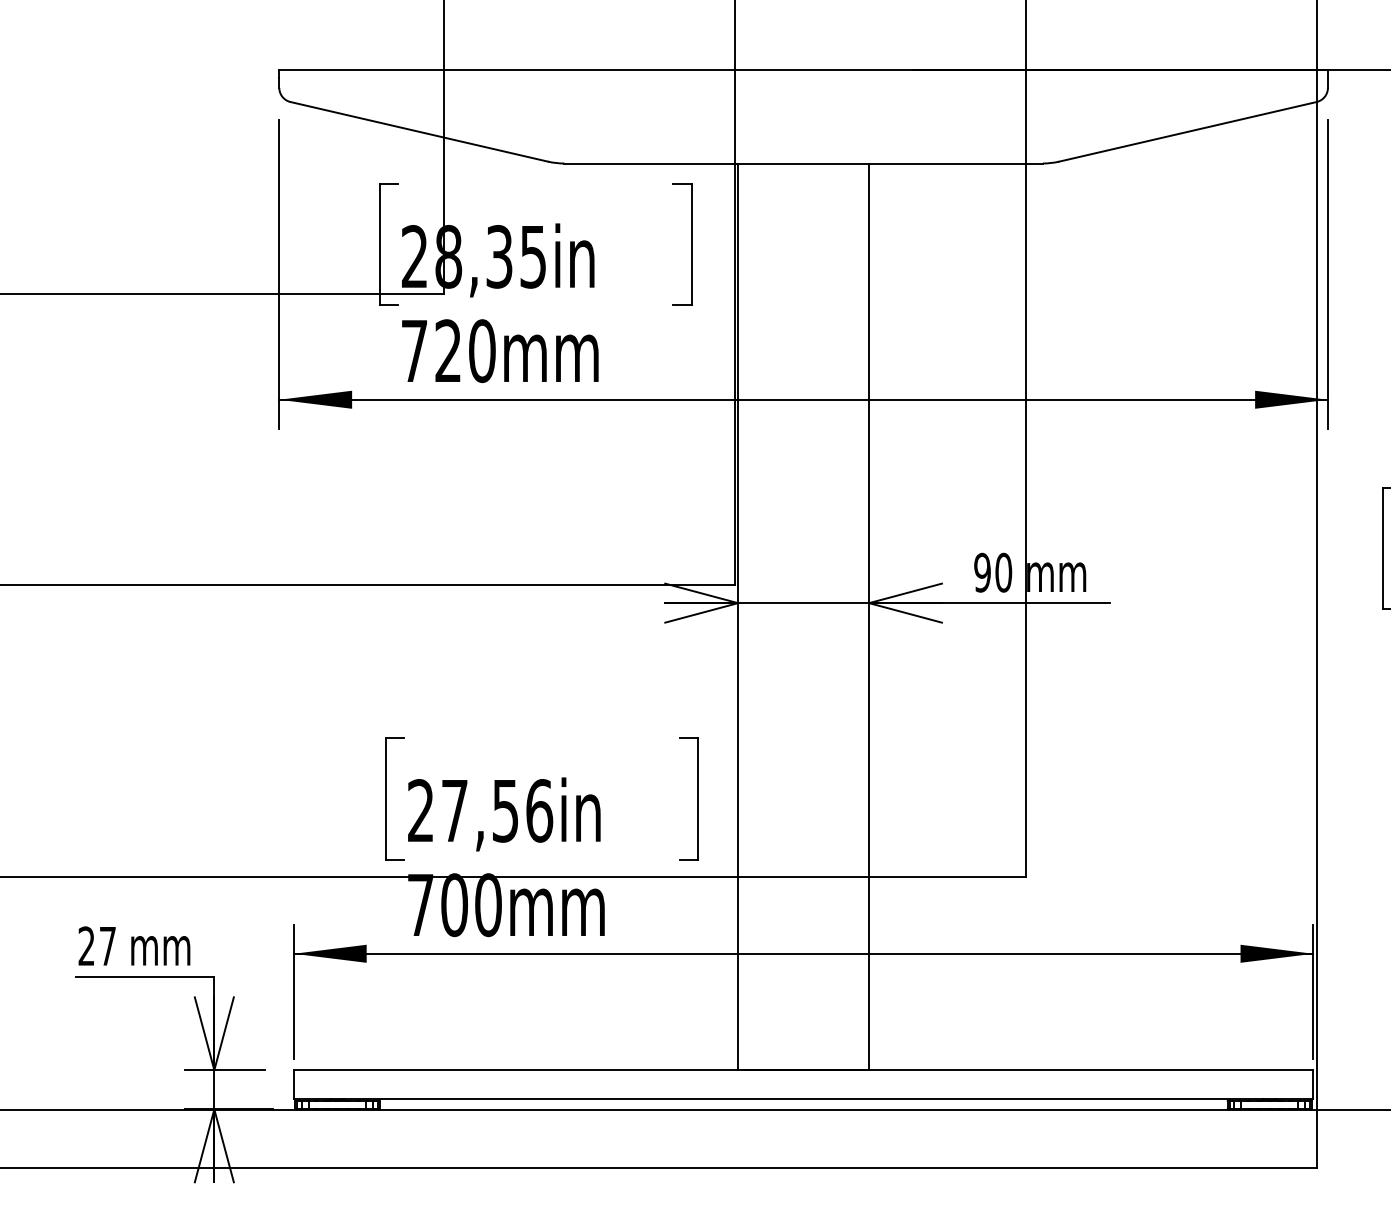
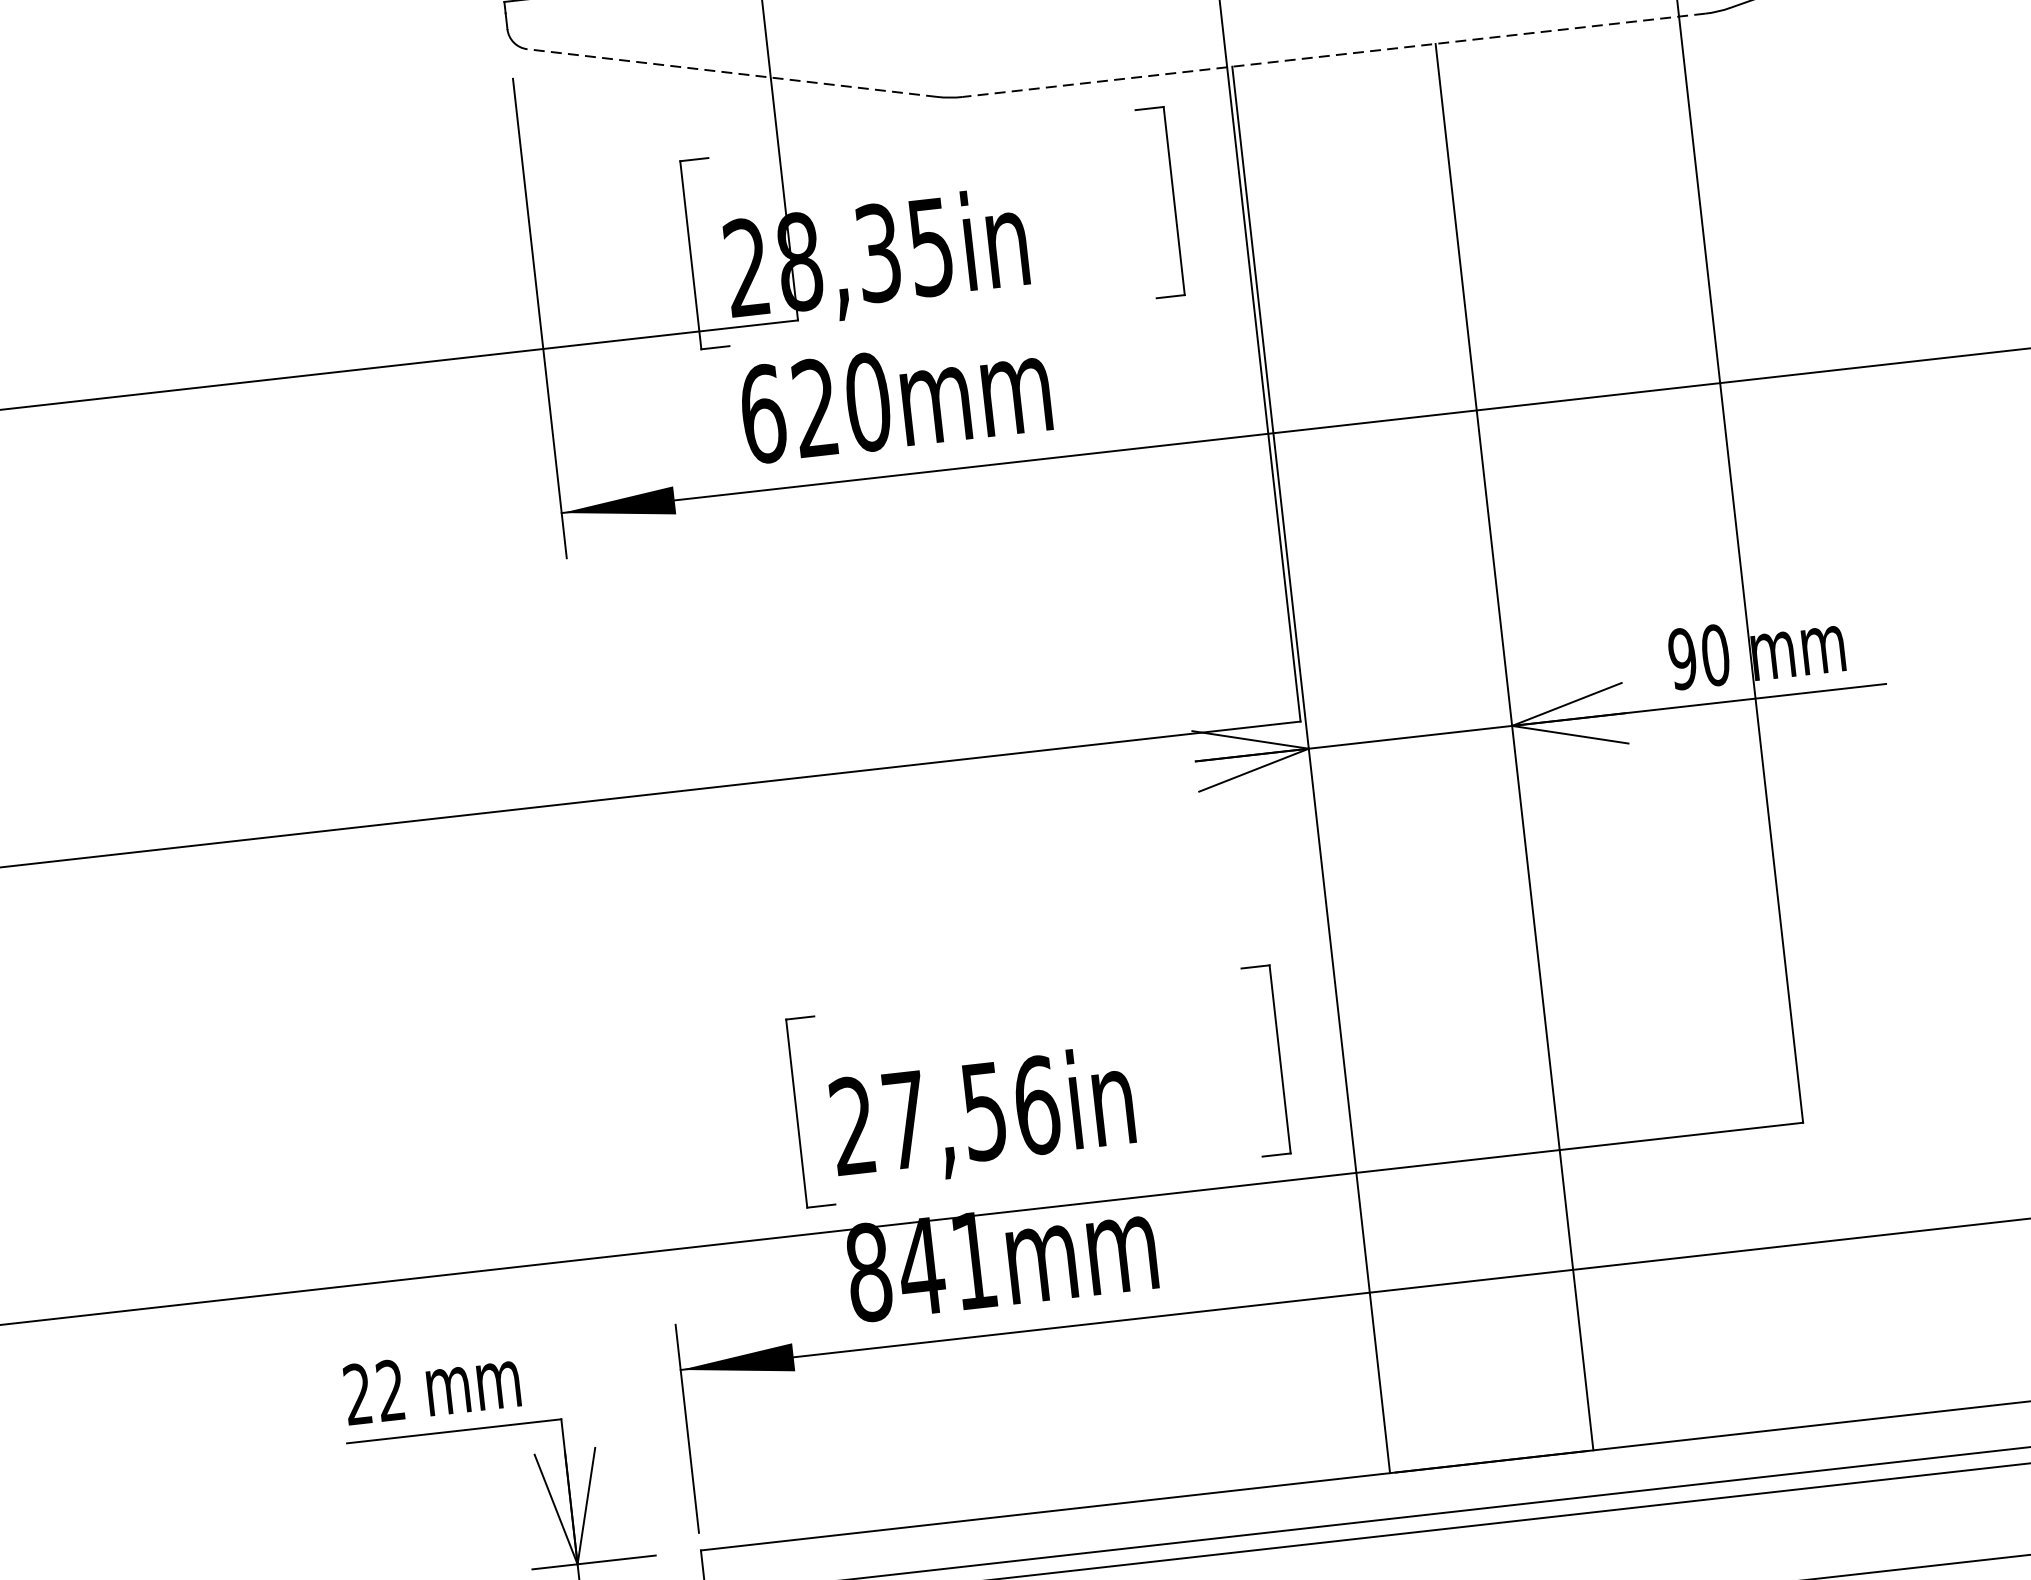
line: (418, 131) -> (730, 72), solid -> dashed
line: (803, 163) -> (1333, 55), solid -> dashed
text: (414, 351) -> (763, 414), 720mm -> 620mm
text: (454, 905) -> (921, 1267), 700mm -> 841mm
text: (107, 945) -> (390, 1389), 27 -> 22

